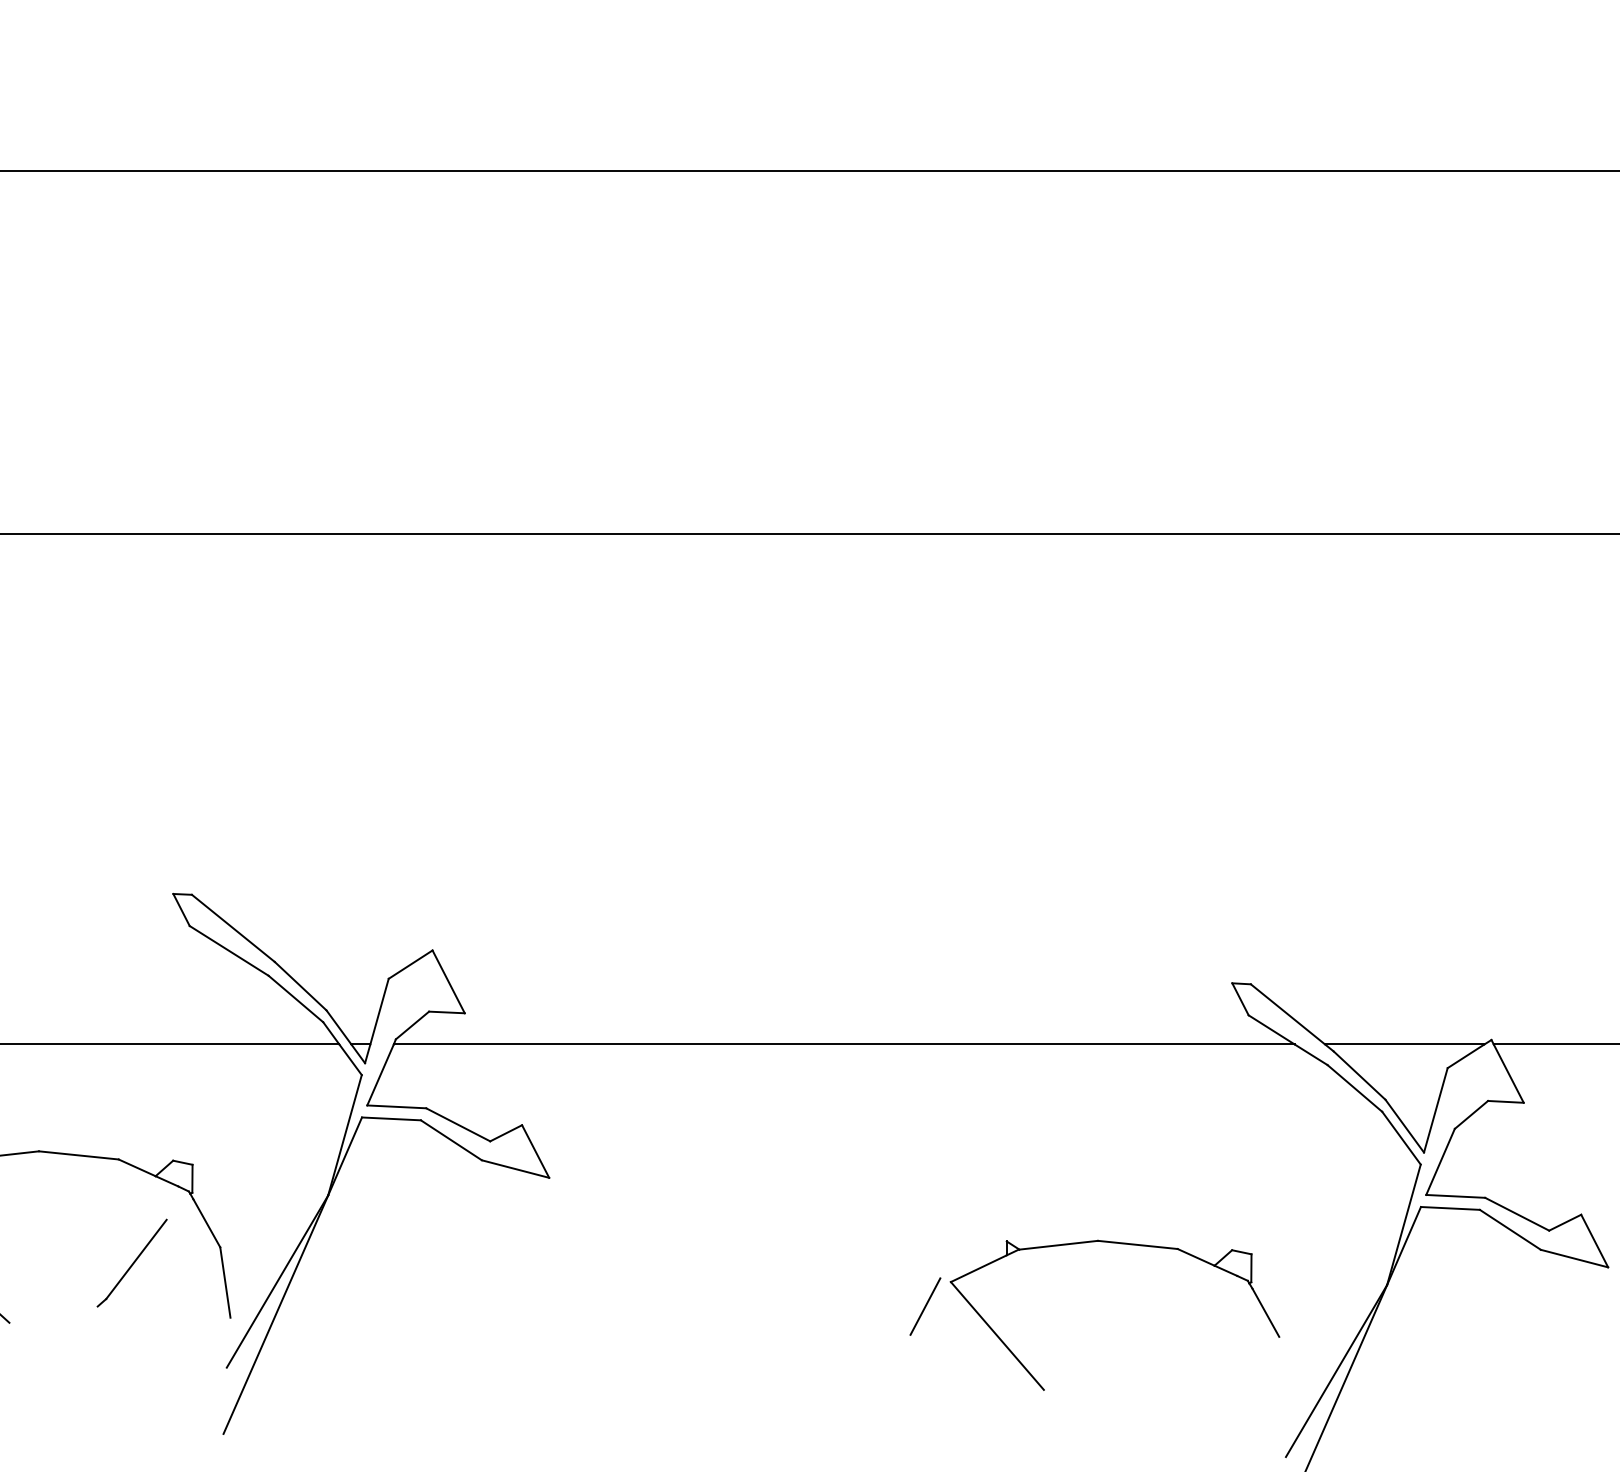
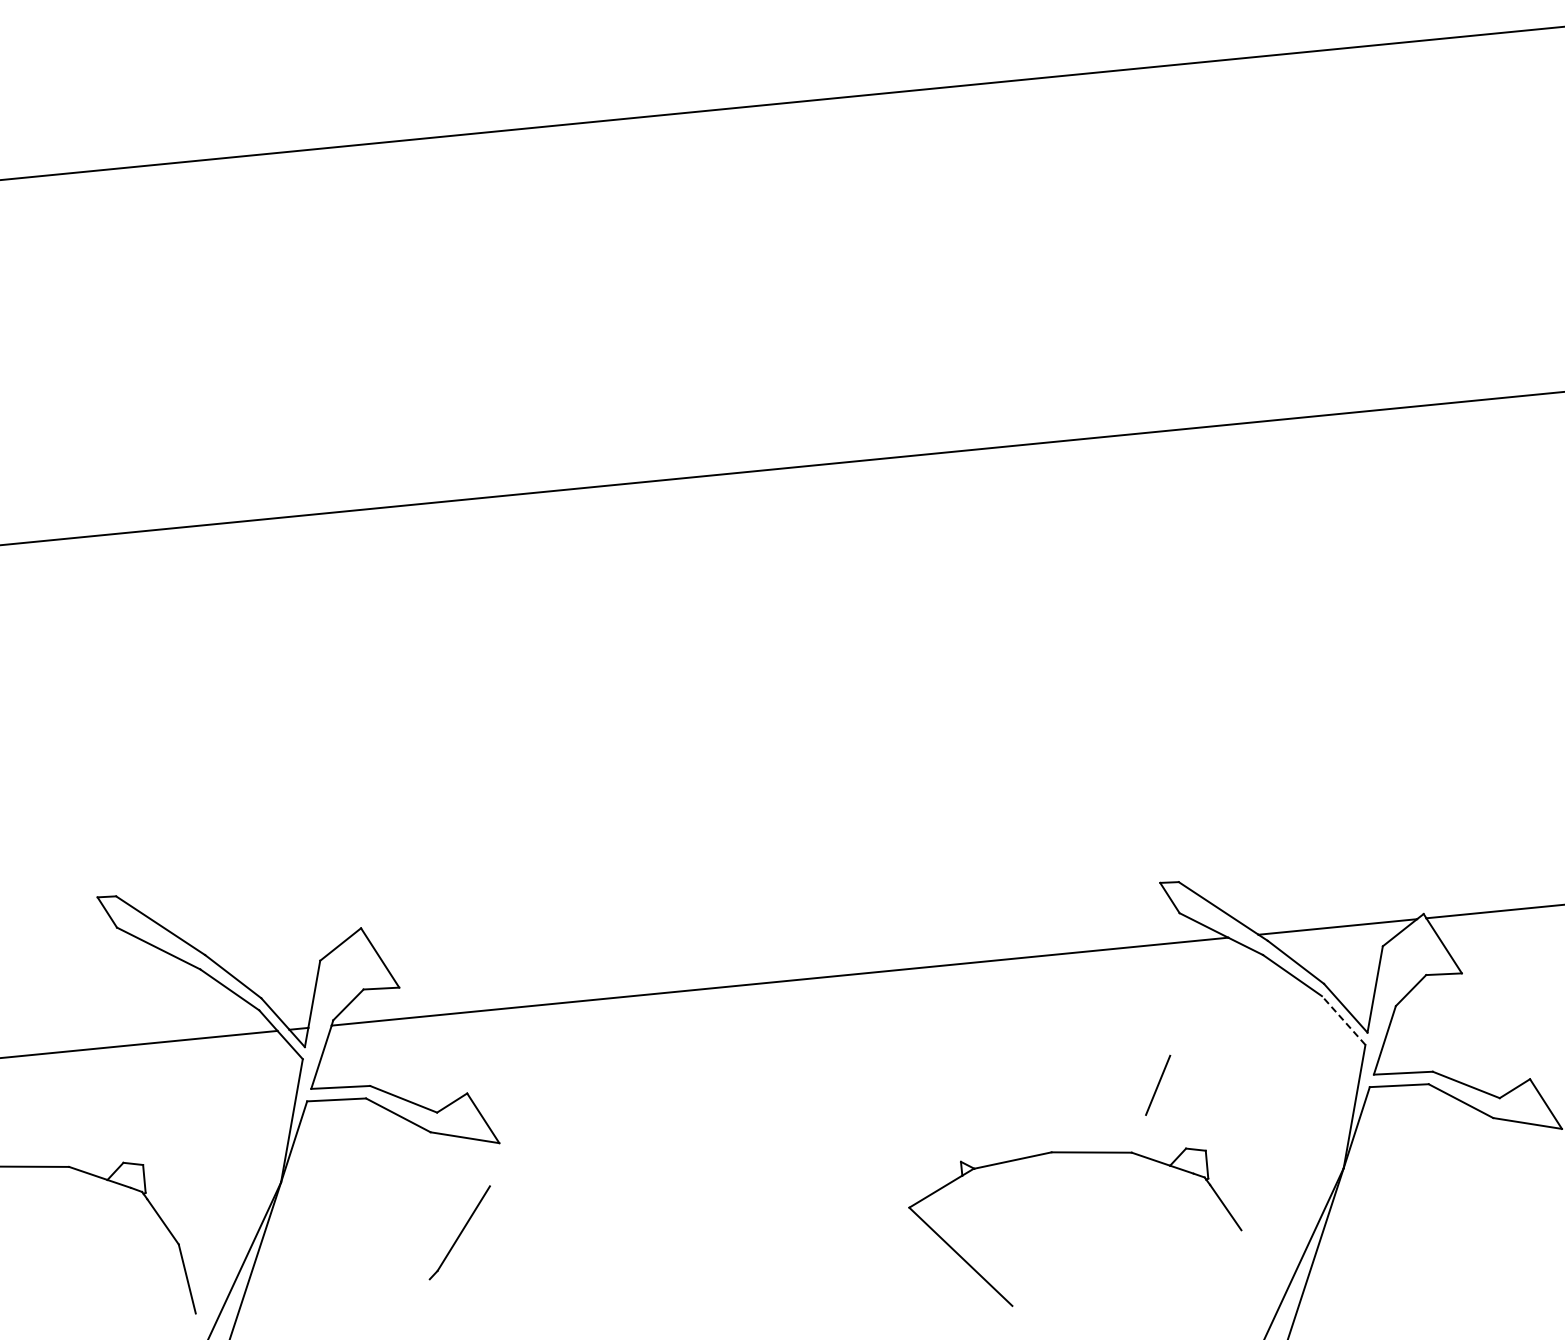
line: (1401, 1138) -> (1343, 1020), solid -> dashed
part: (131, 1262) -> (459, 1232), moved
line: (925, 1306) -> (1158, 1085), moved

